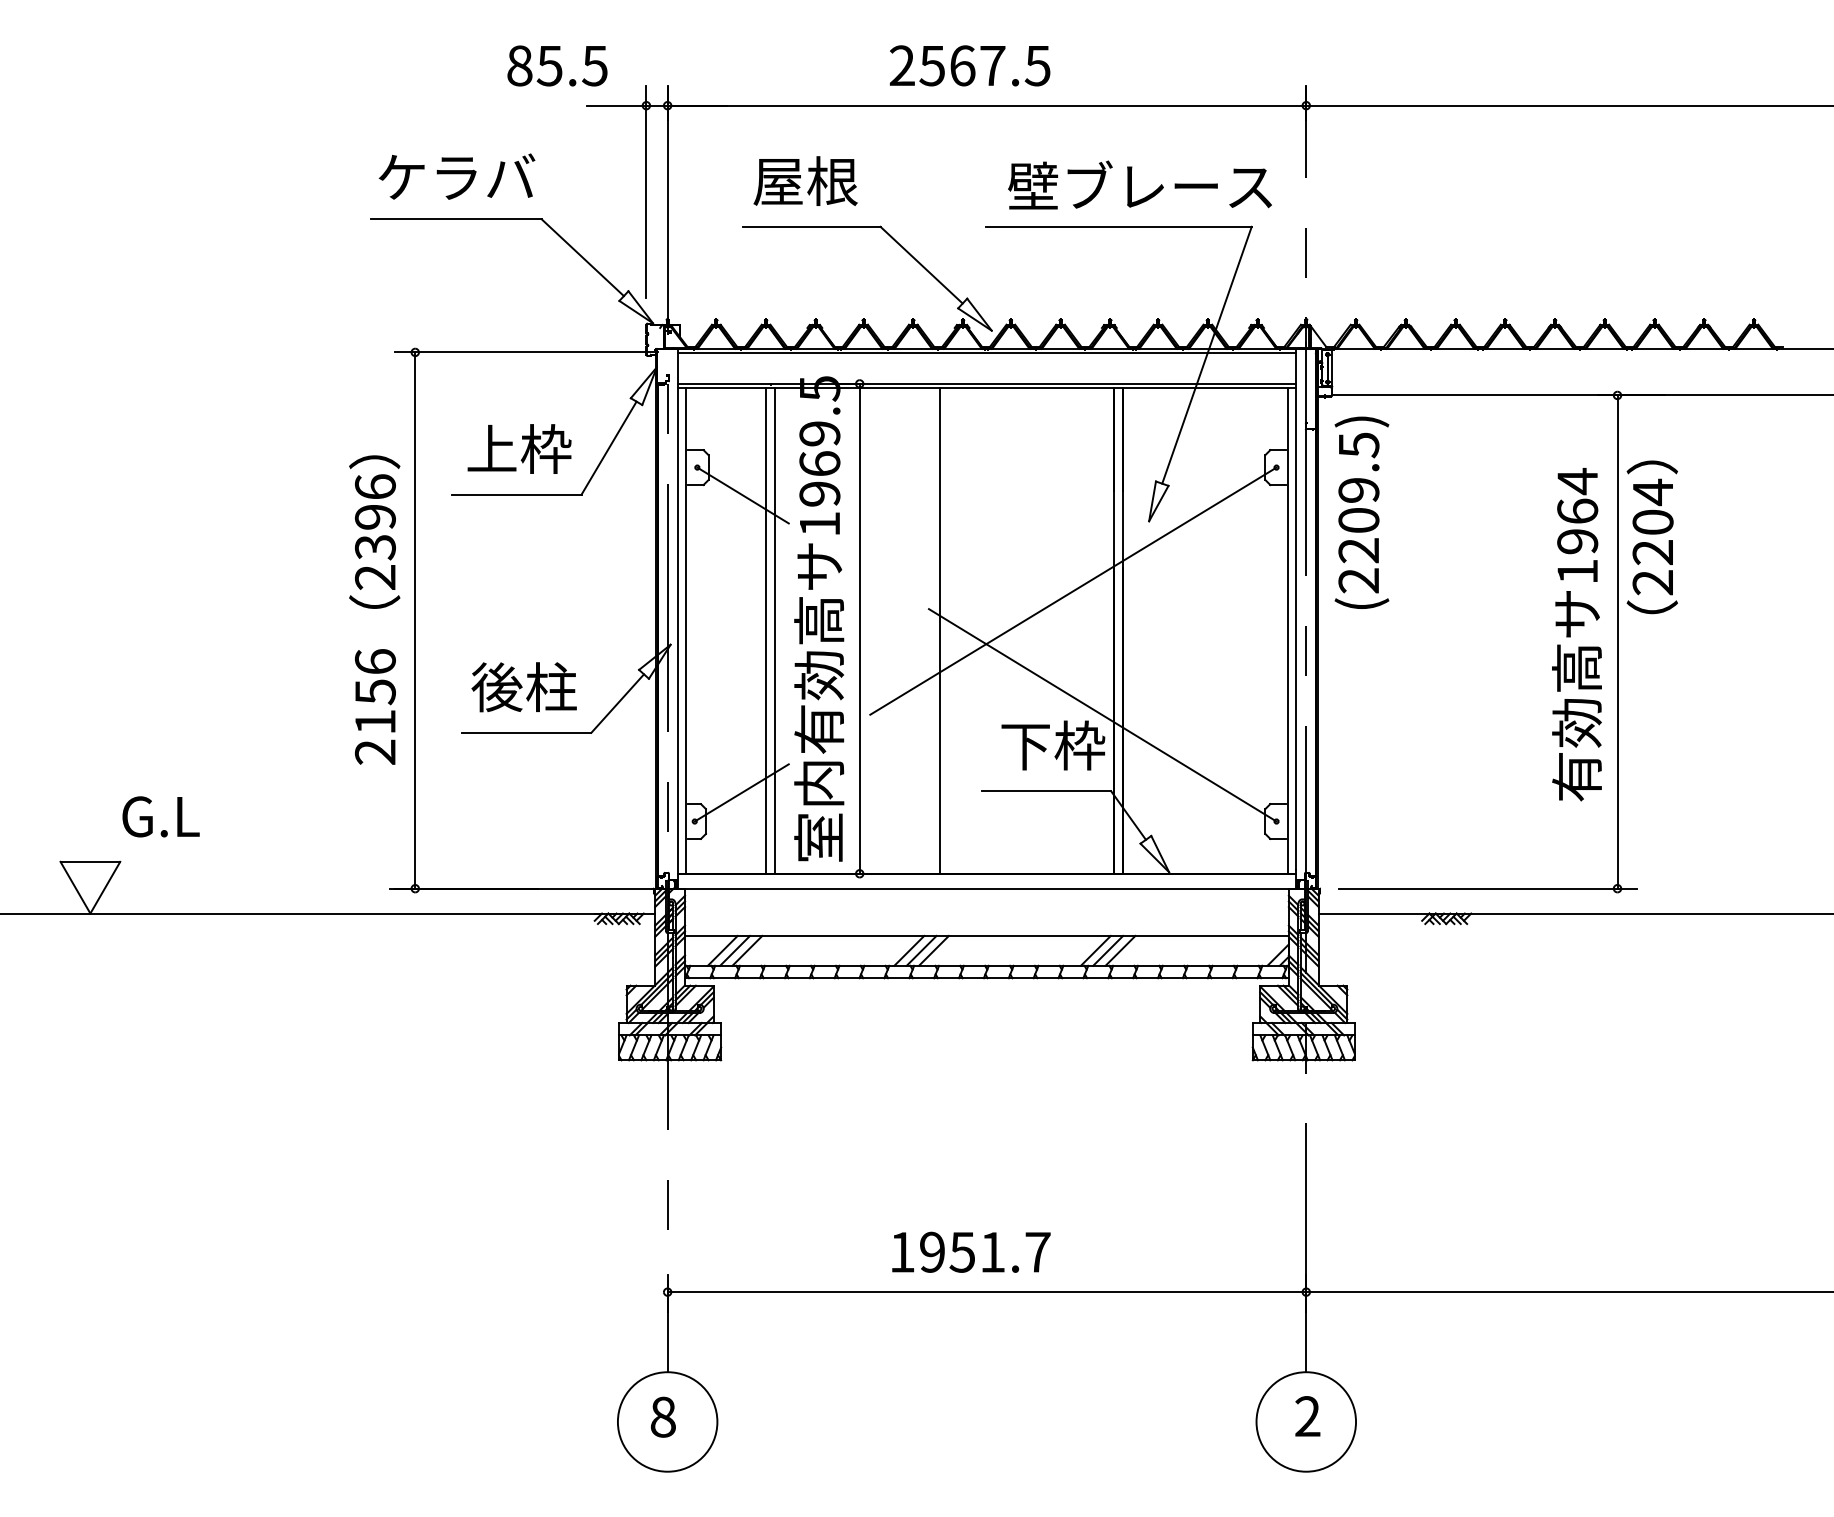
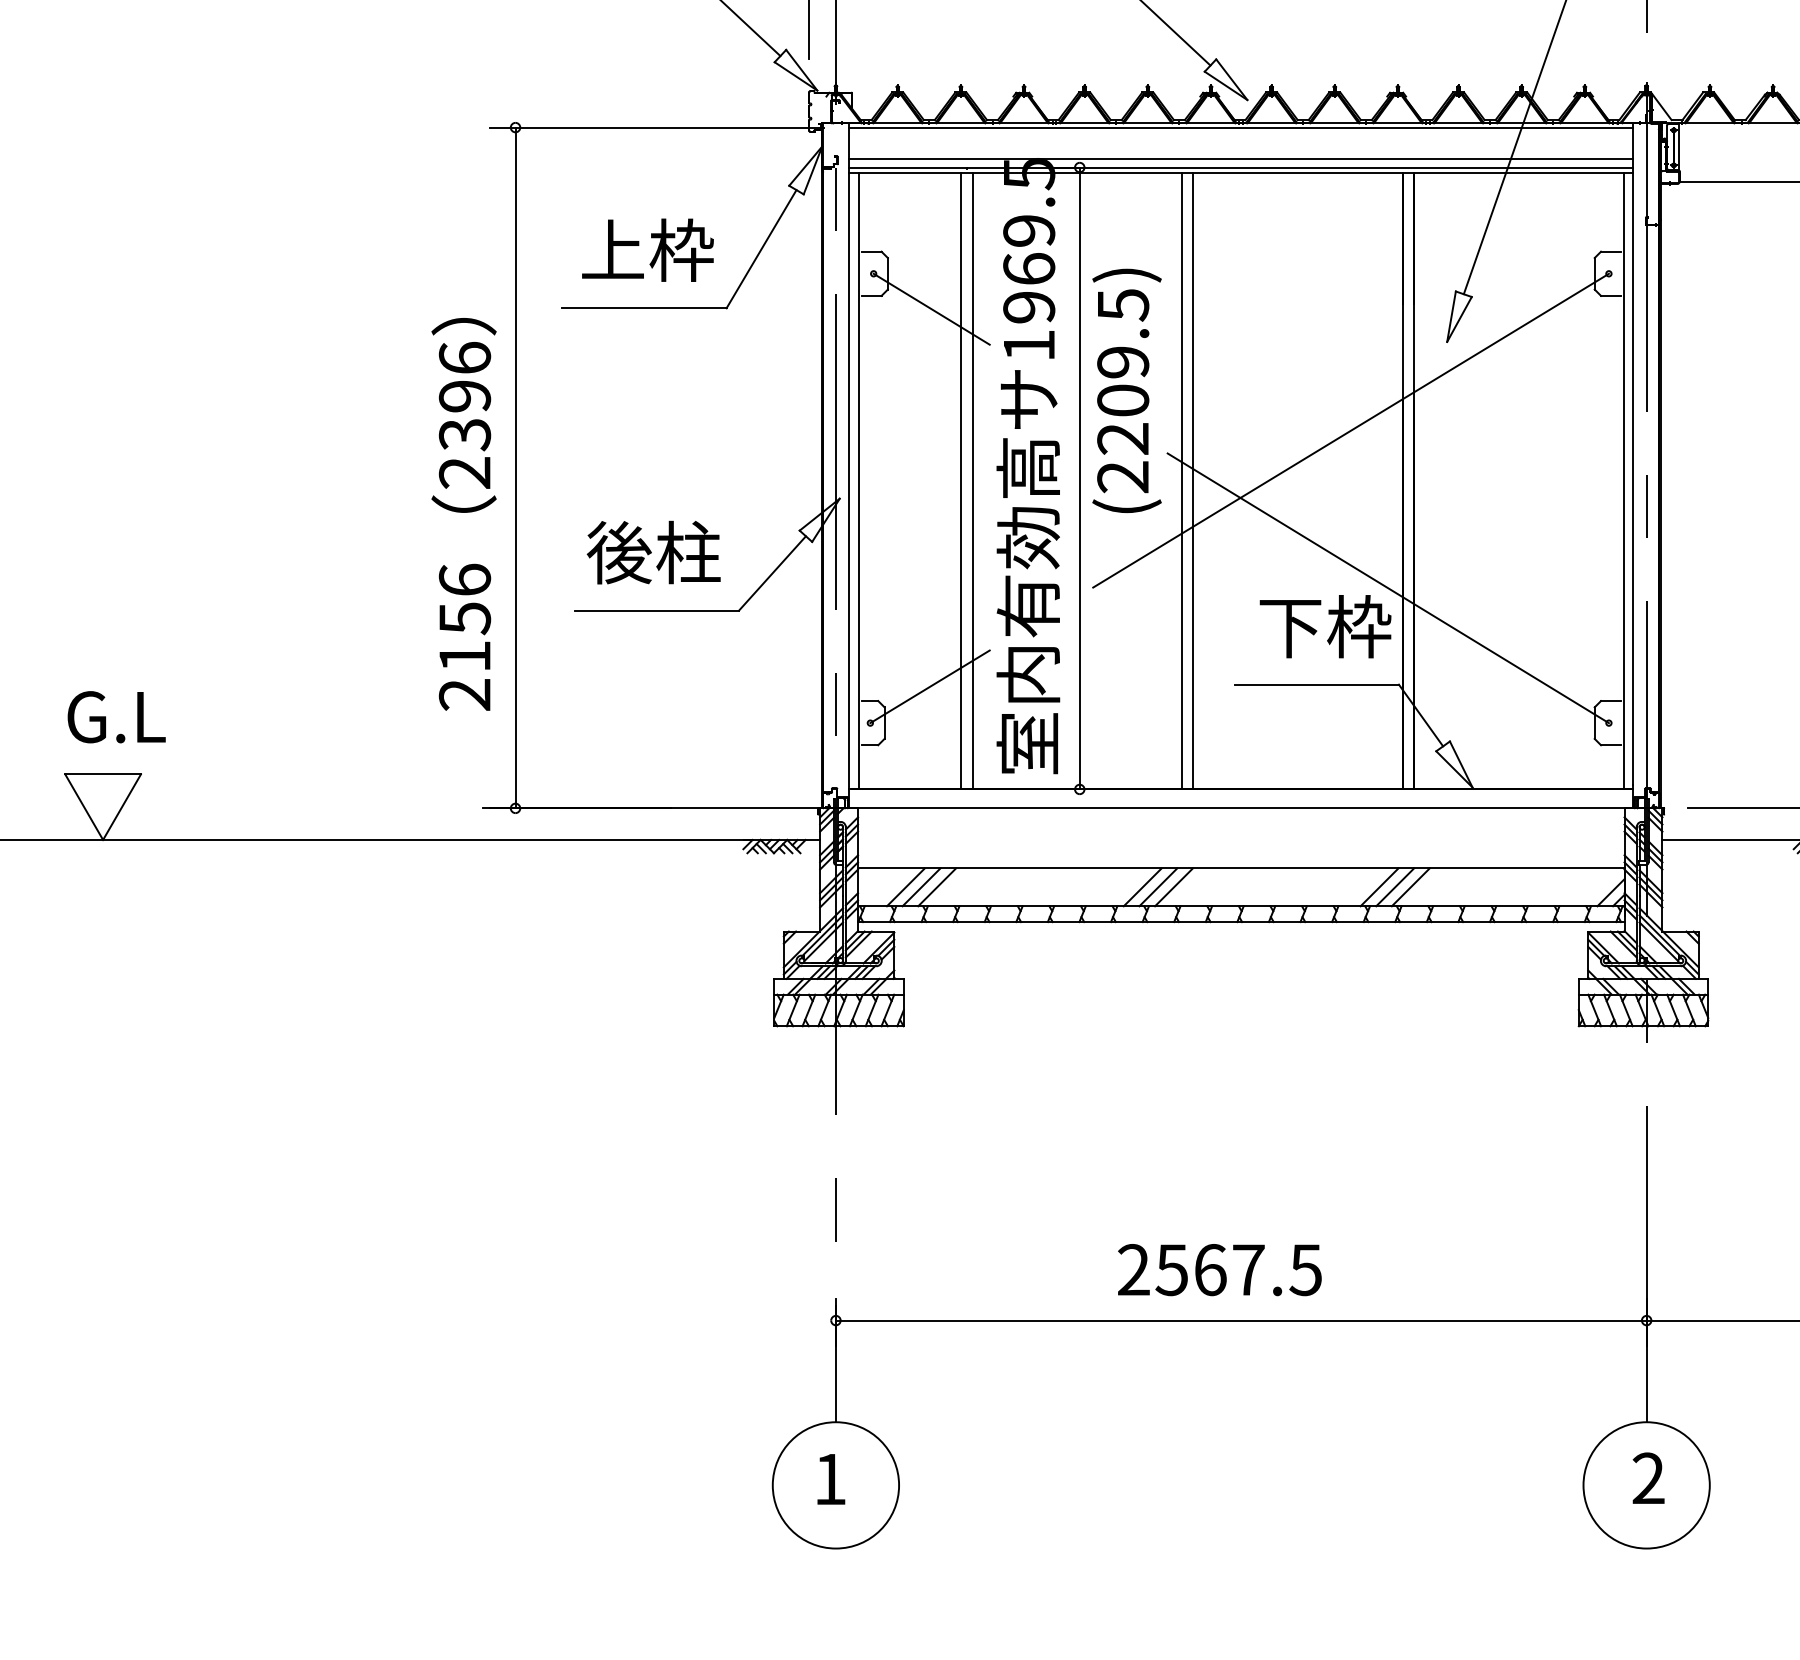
line: (986, 377) -> (1240, 159), added
text: (1361, 512) -> (1126, 390), moved
text: (374, 609) -> (463, 513), moved
line: (949, 630) -> (1193, 480), added
text: (160, 816) -> (115, 716), moved
text: (969, 1251) -> (1219, 1268), 1951.7 -> 2567.5
text: (662, 1416) -> (829, 1478), 8 -> 1

